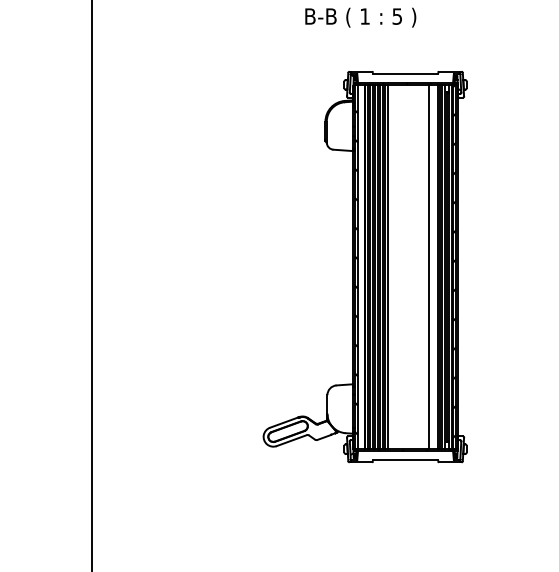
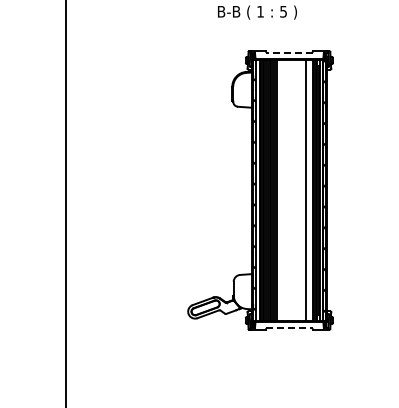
line: (404, 73) -> (288, 52), solid -> dashed
line: (405, 460) -> (289, 328), solid -> dashed

